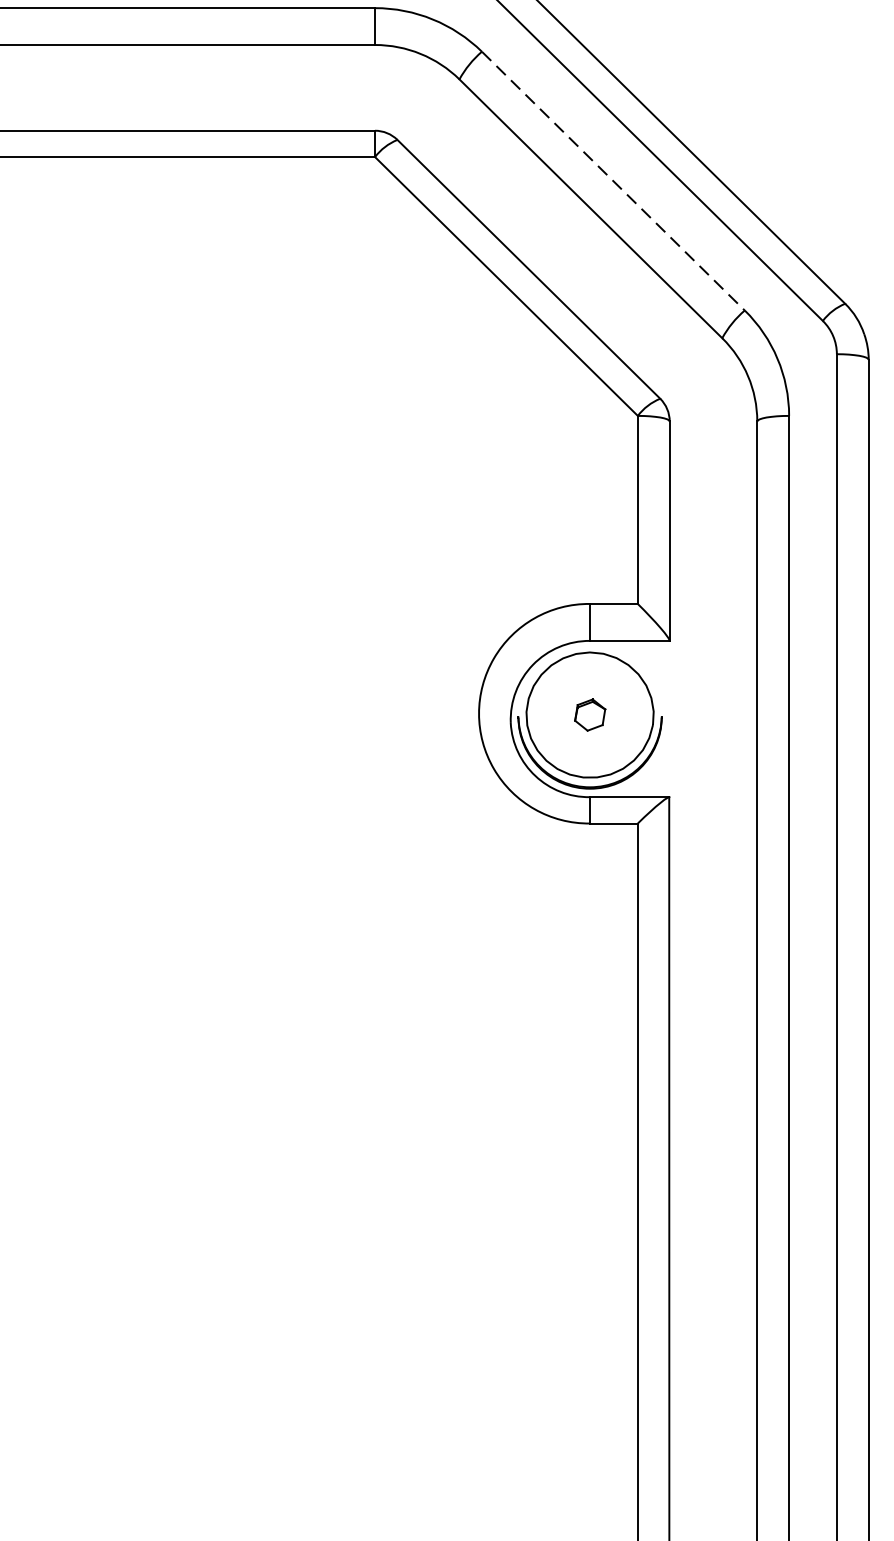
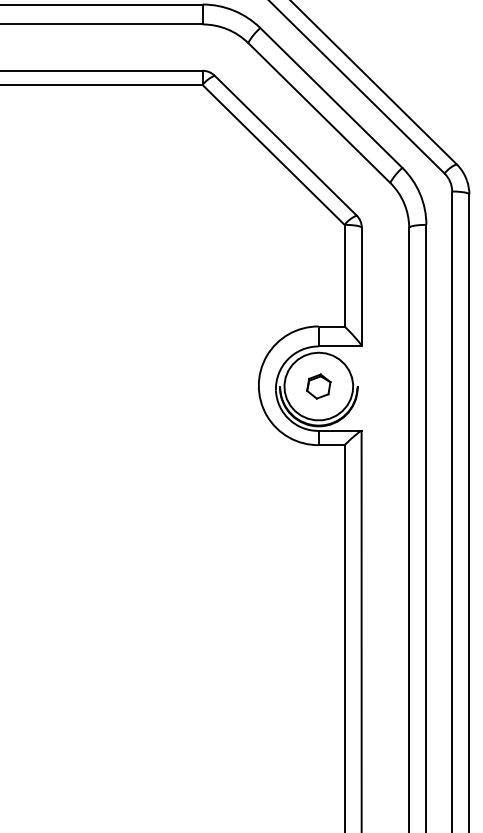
line: (613, 182) -> (331, 98), dashed -> solid
part: (589, 714) -> (318, 386), size x1.43

